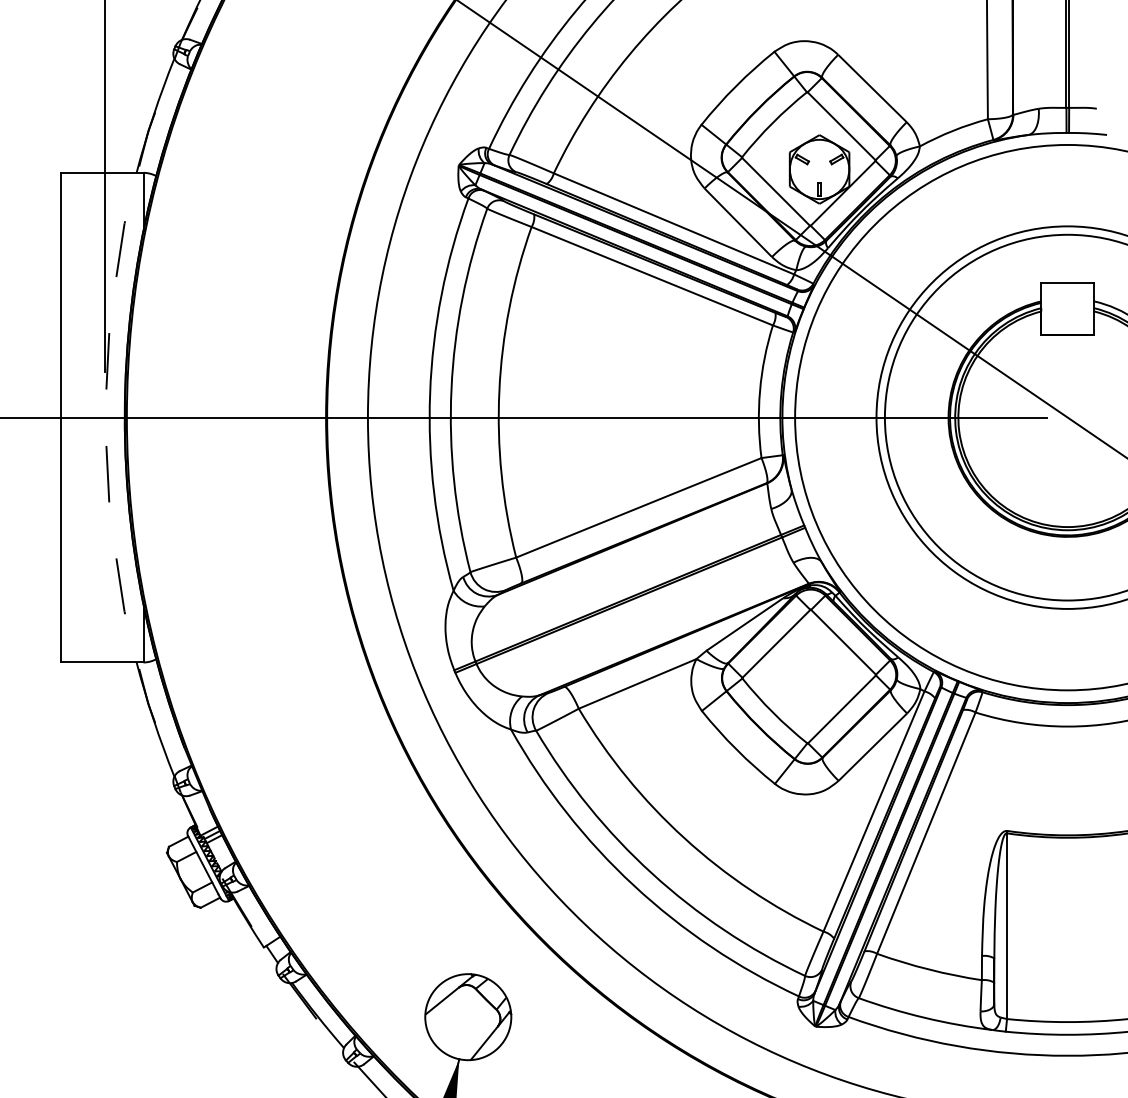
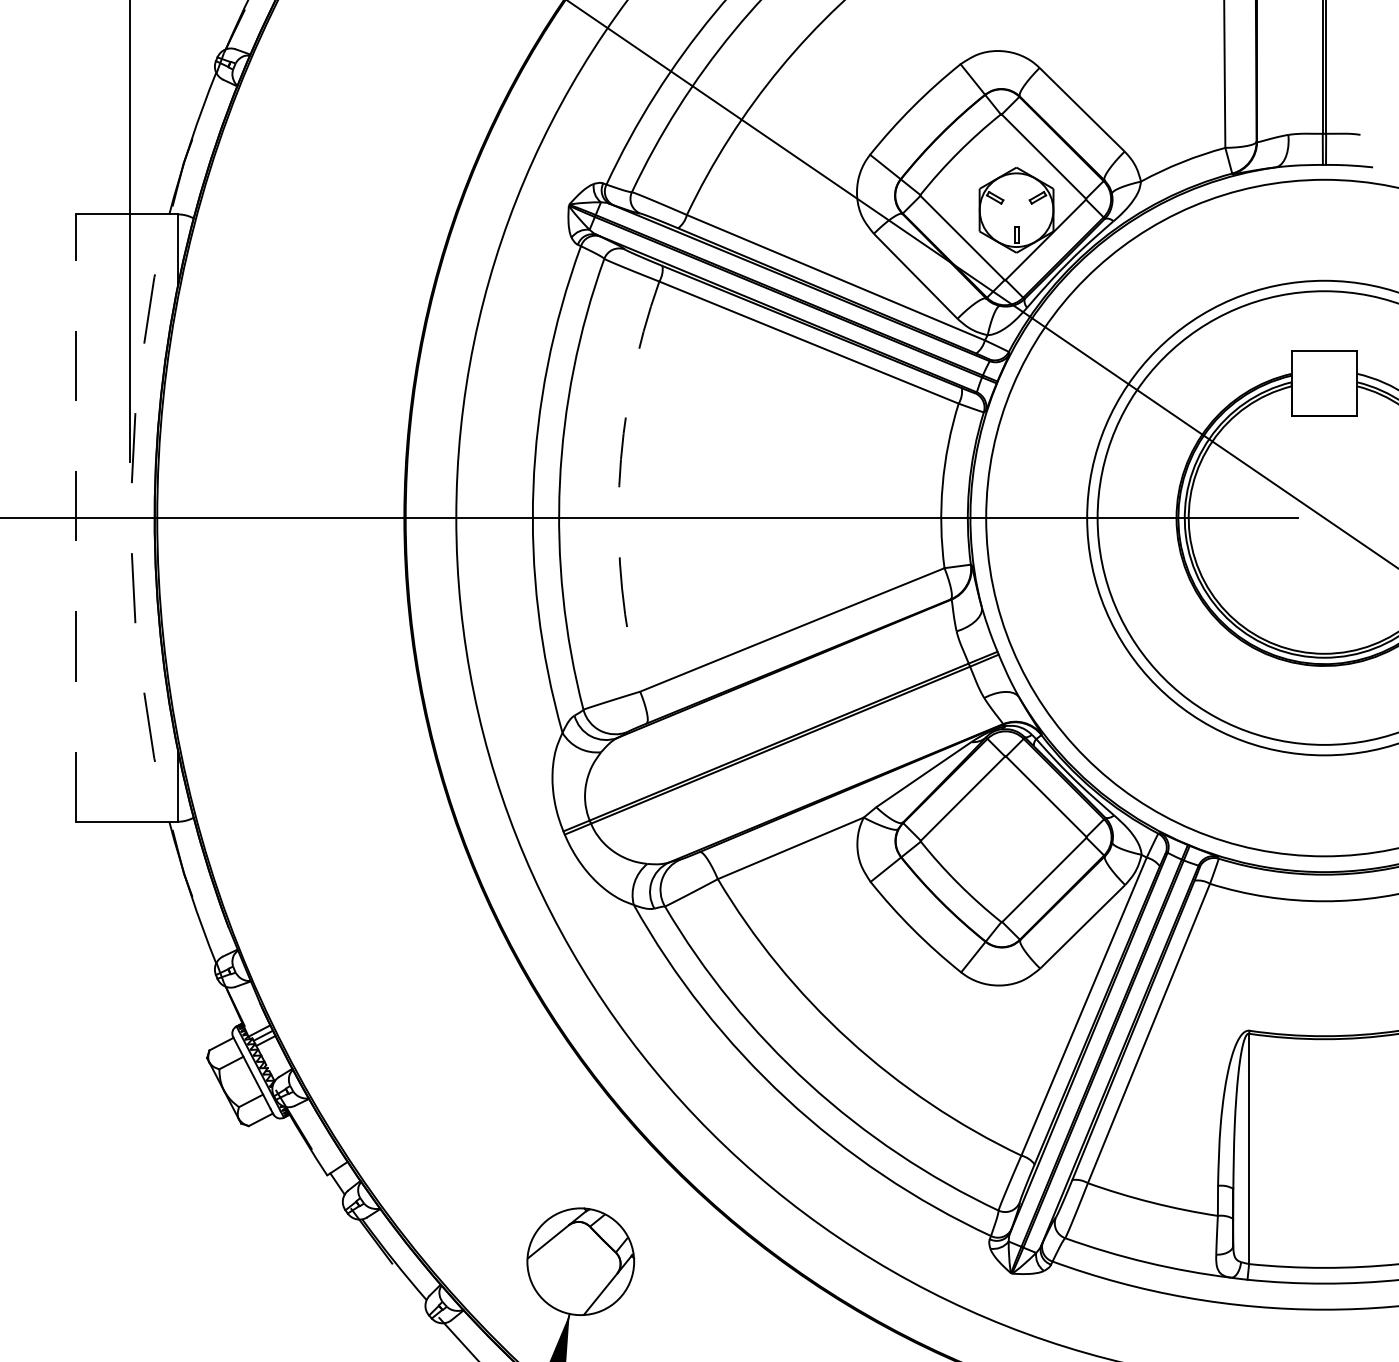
arc: (499, 391) -> (619, 485), solid -> dashed
line: (61, 417) -> (76, 517), solid -> dashed

